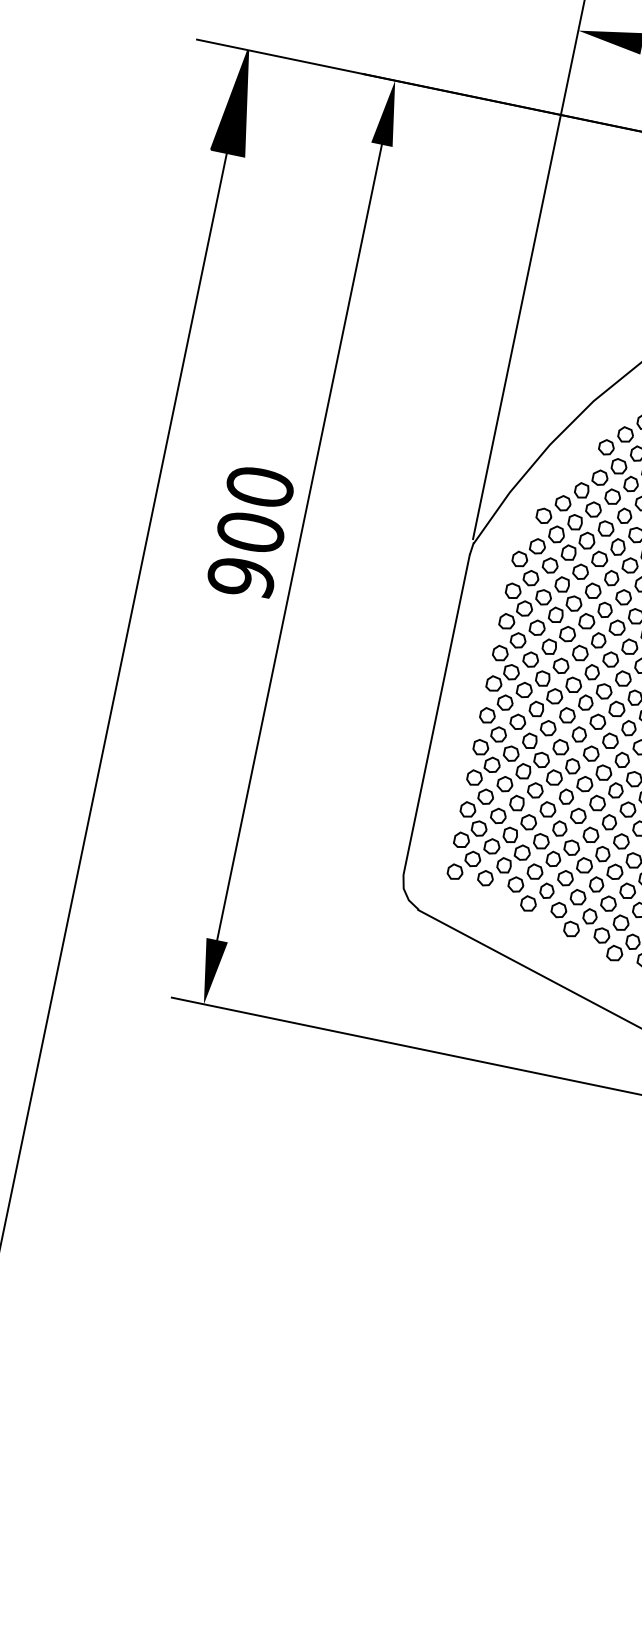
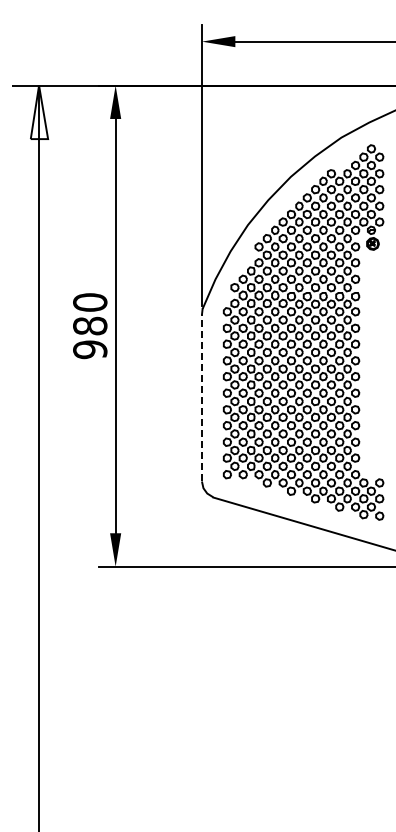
fill: (238, 102) -> (39, 112), removed
text: (251, 531) -> (90, 325), 900 -> 980
line: (436, 713) -> (201, 397), solid -> dashed

